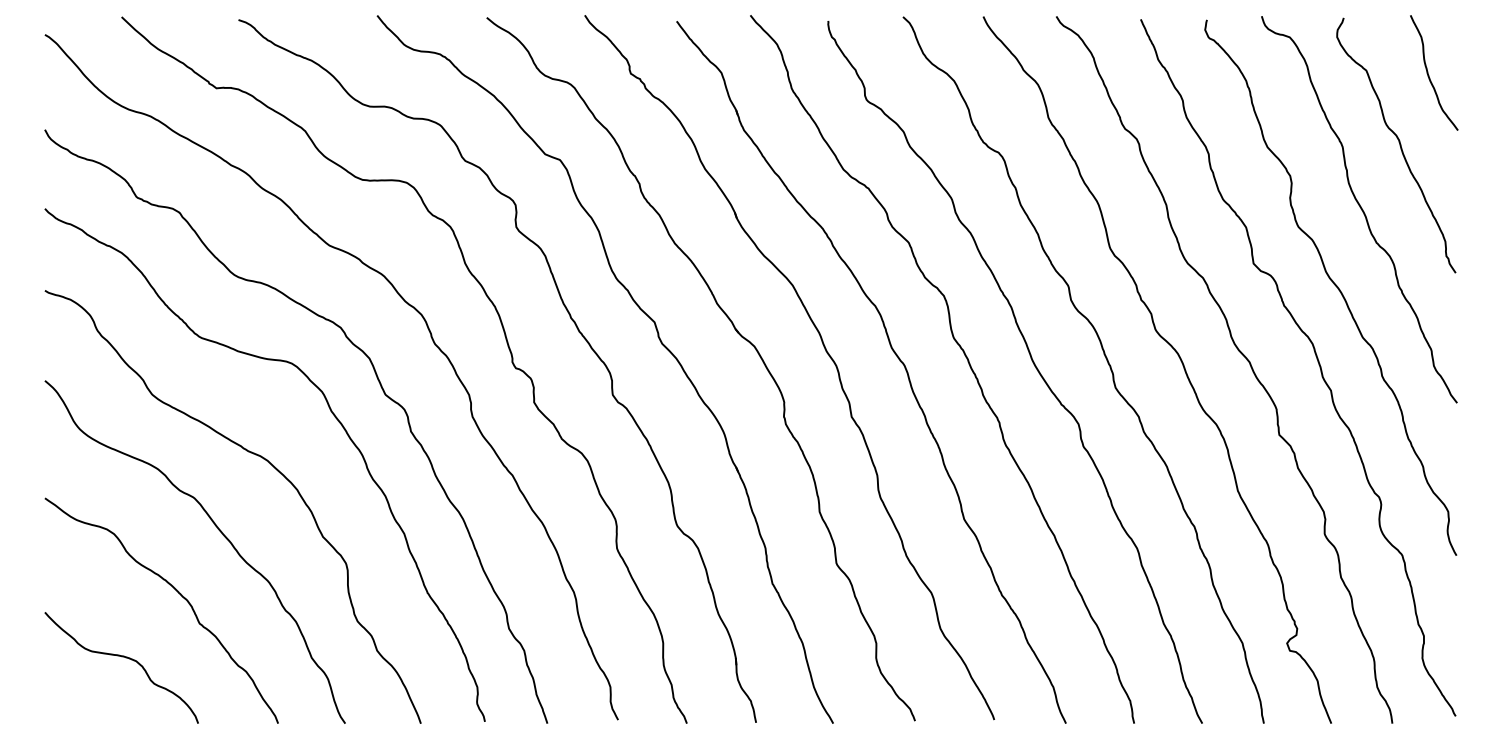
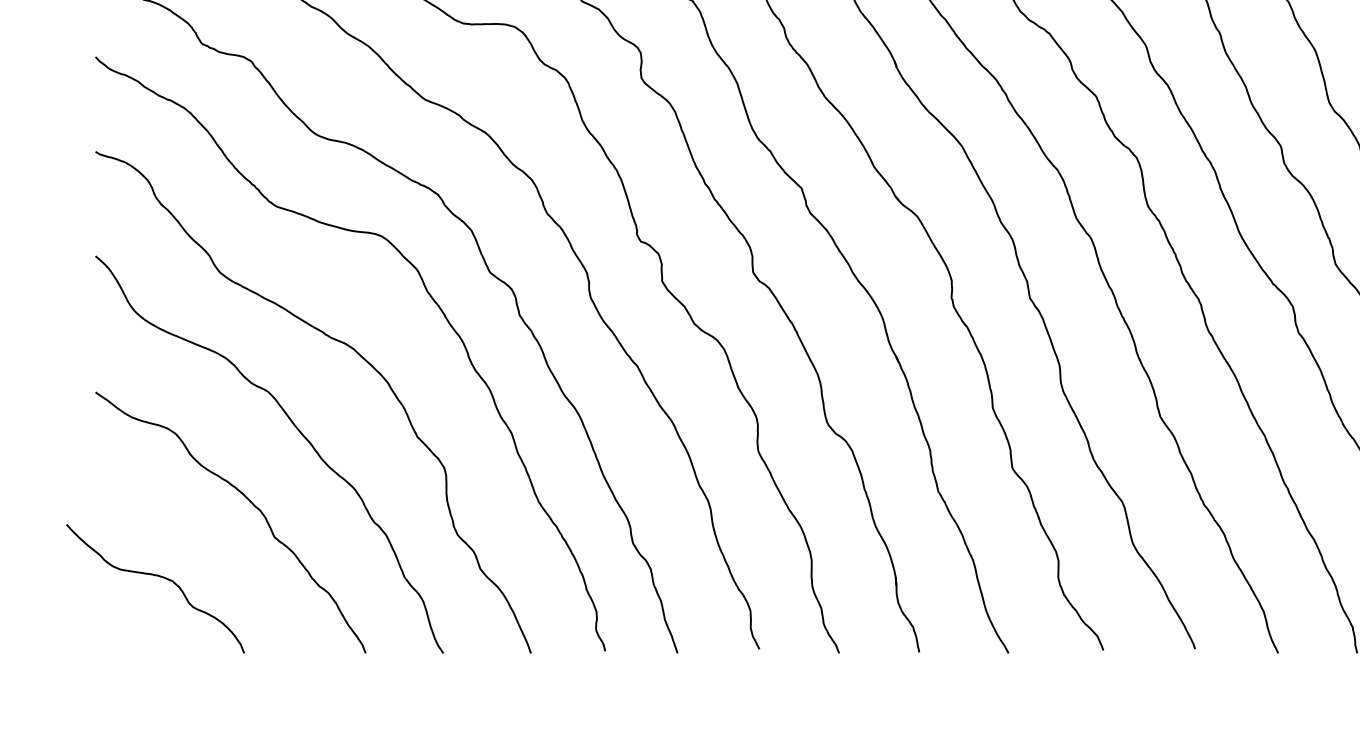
curve: (125, 658) -> (159, 577), moved

